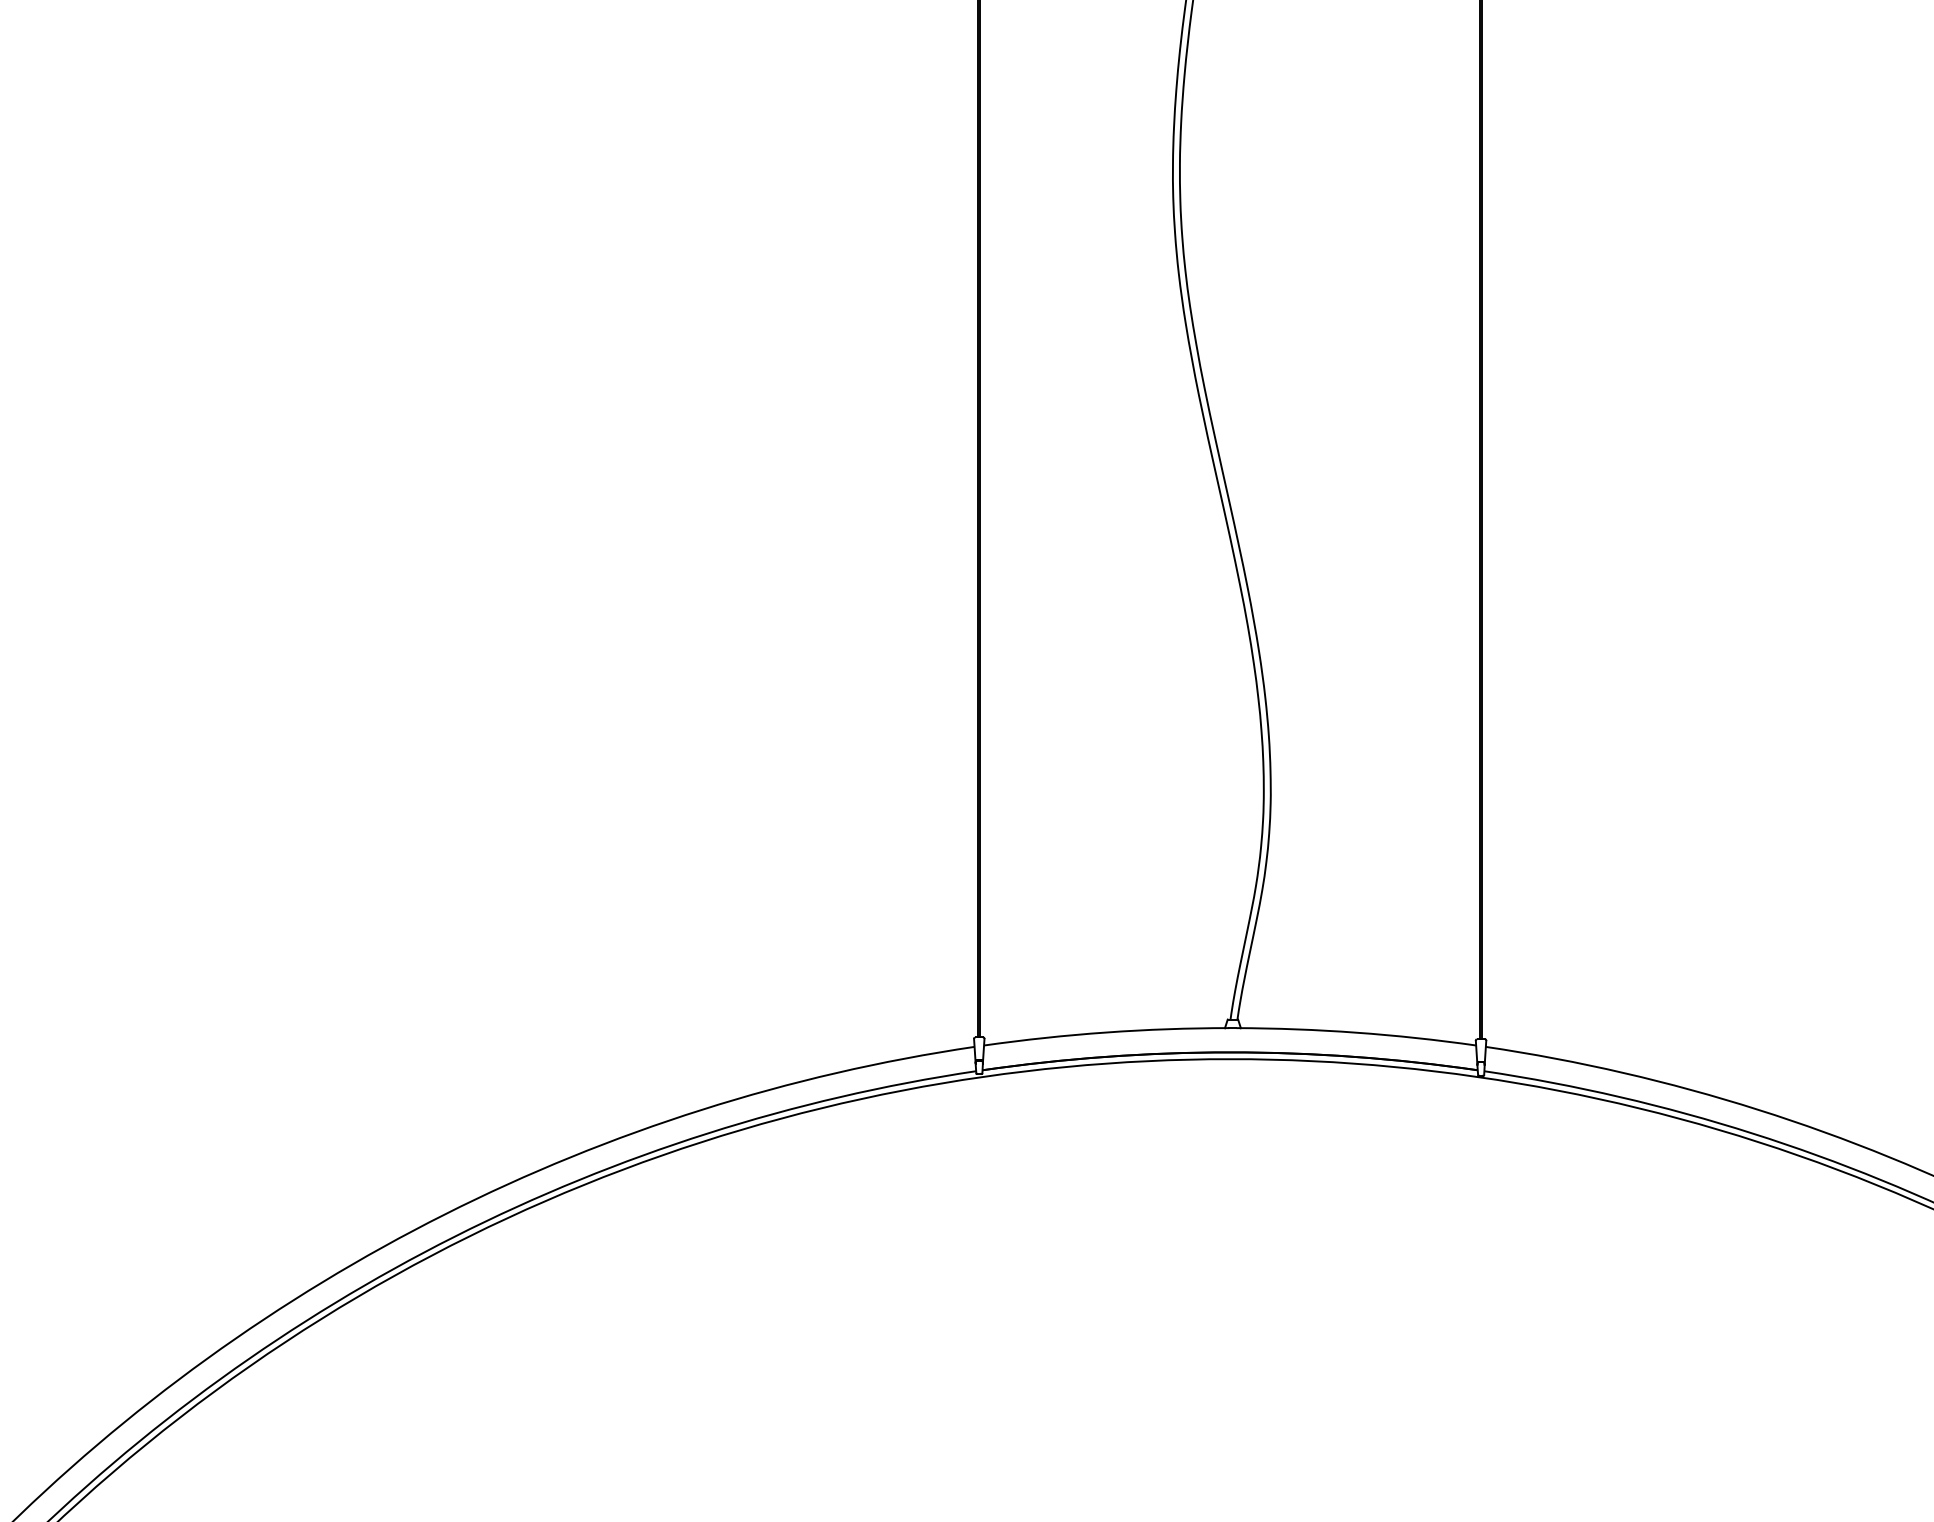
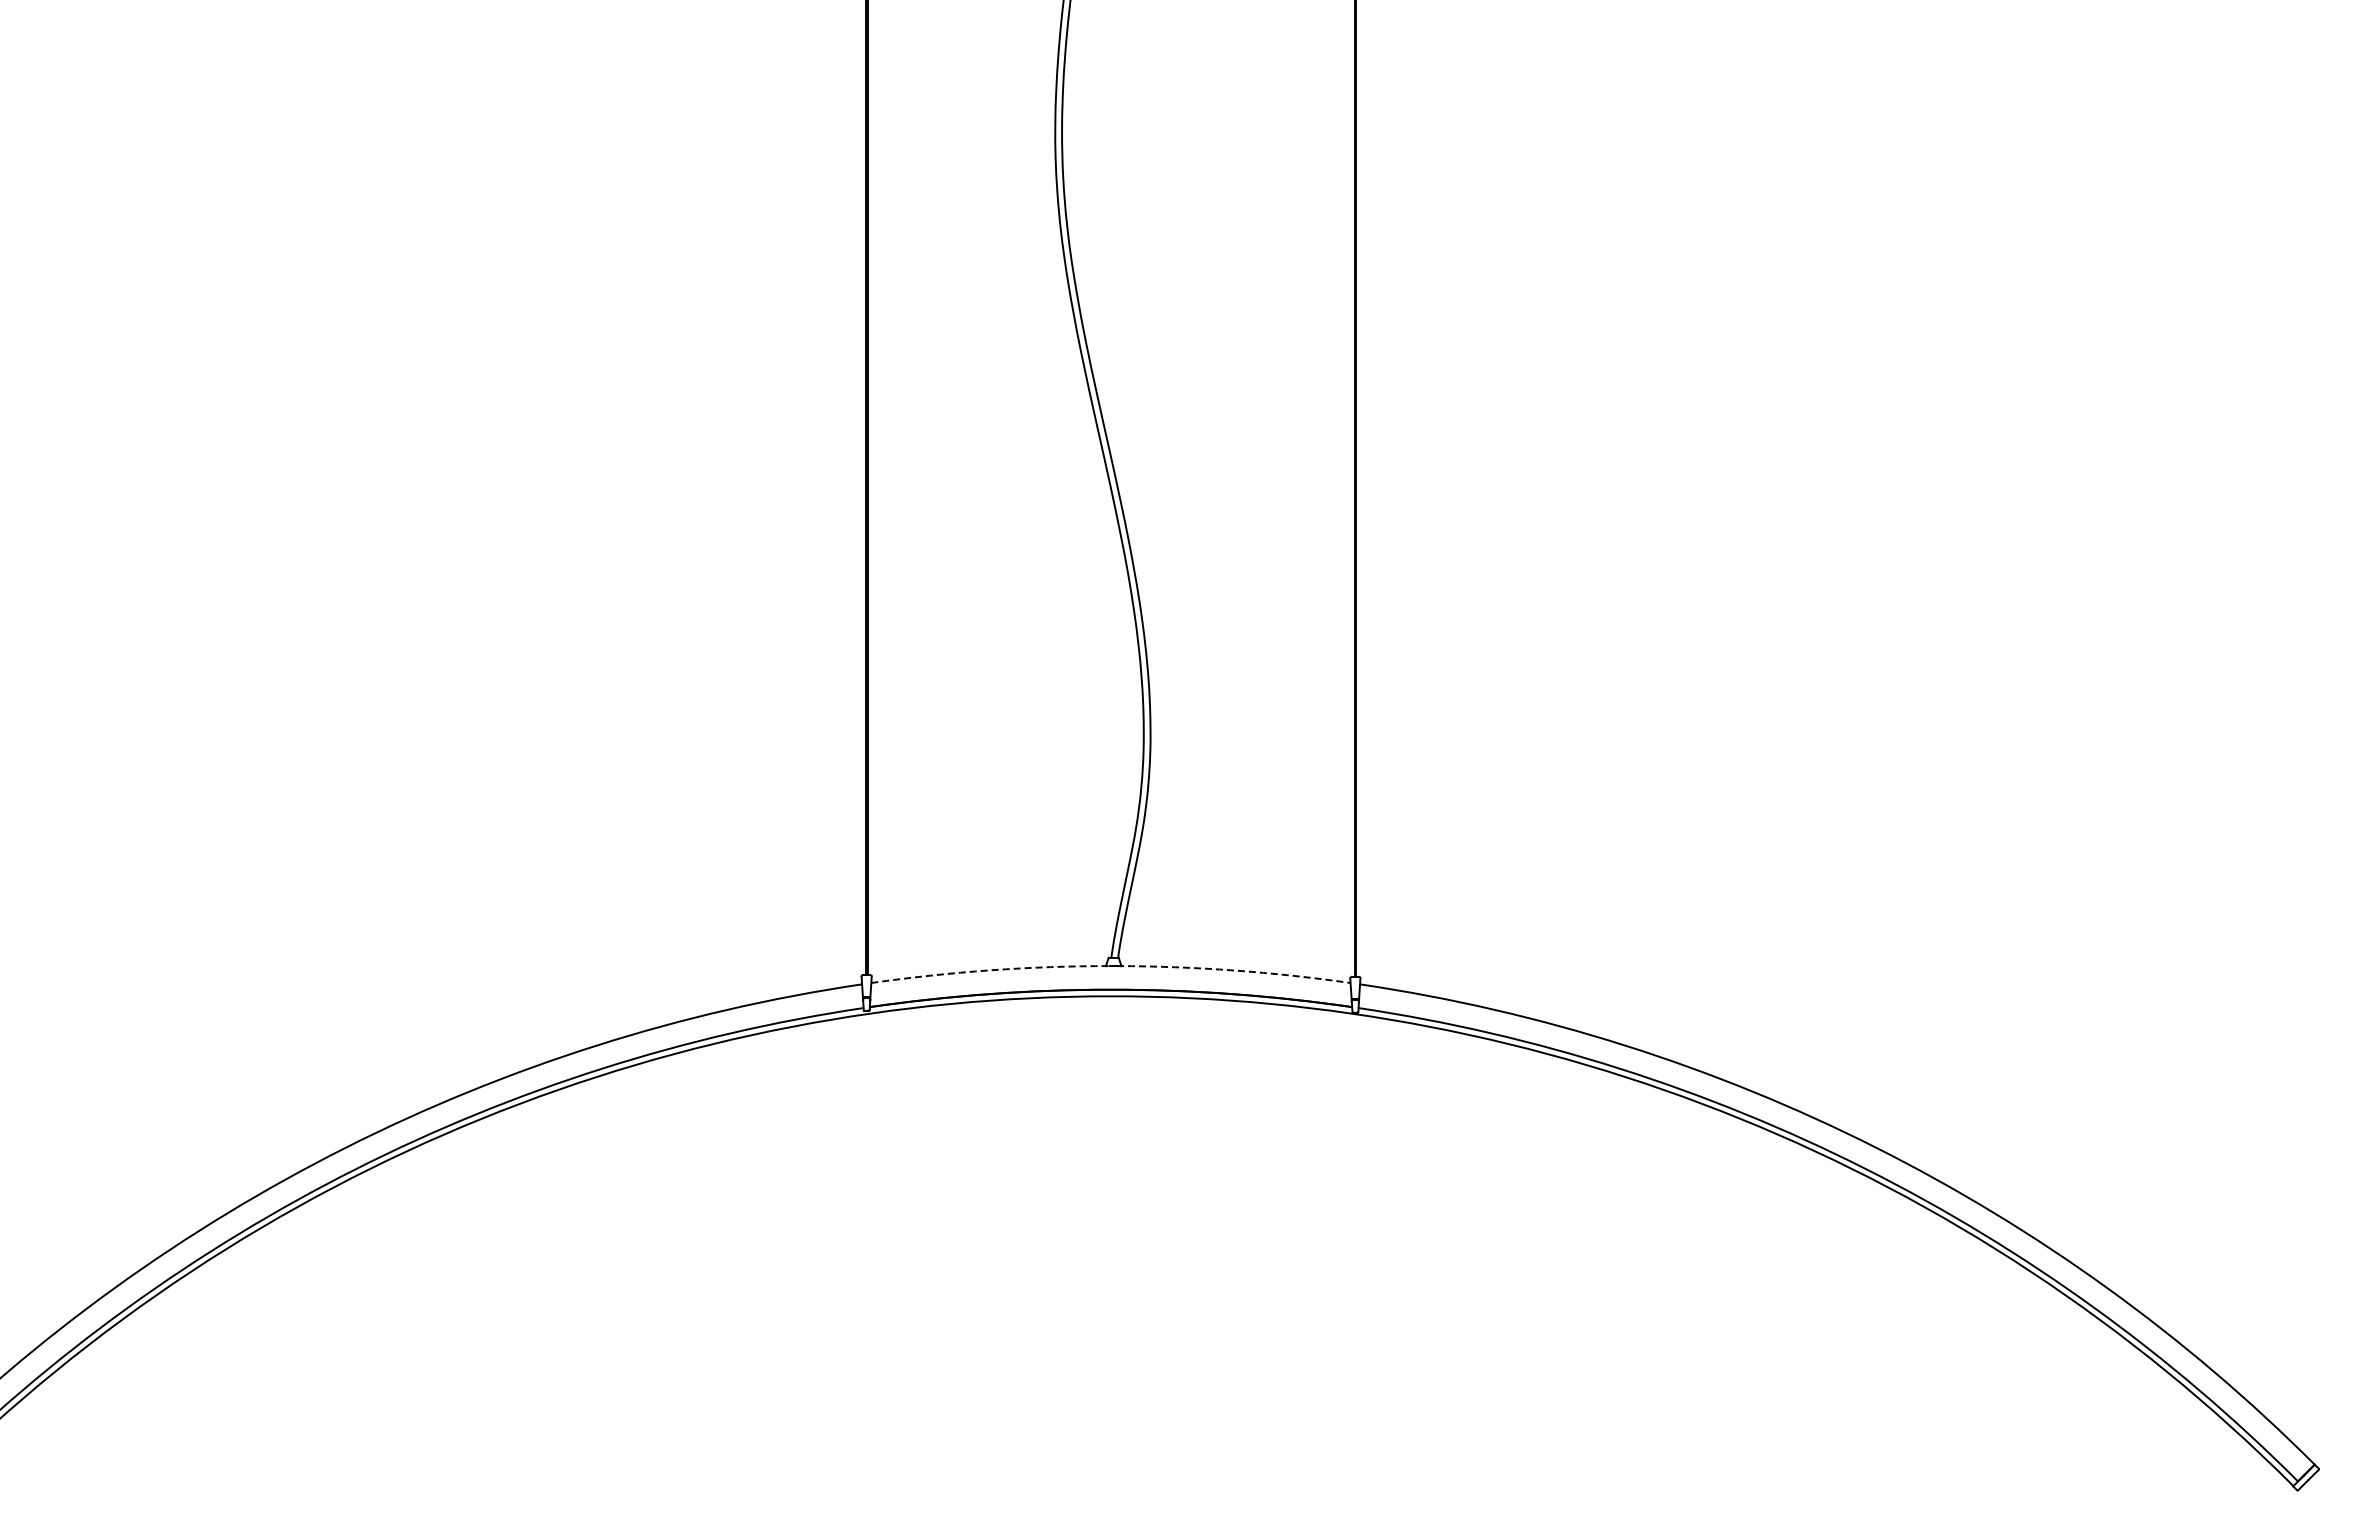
arc: (1106, 1032) -> (990, 970), solid -> dashed
arc: (1356, 1032) -> (1234, 970), solid -> dashed

